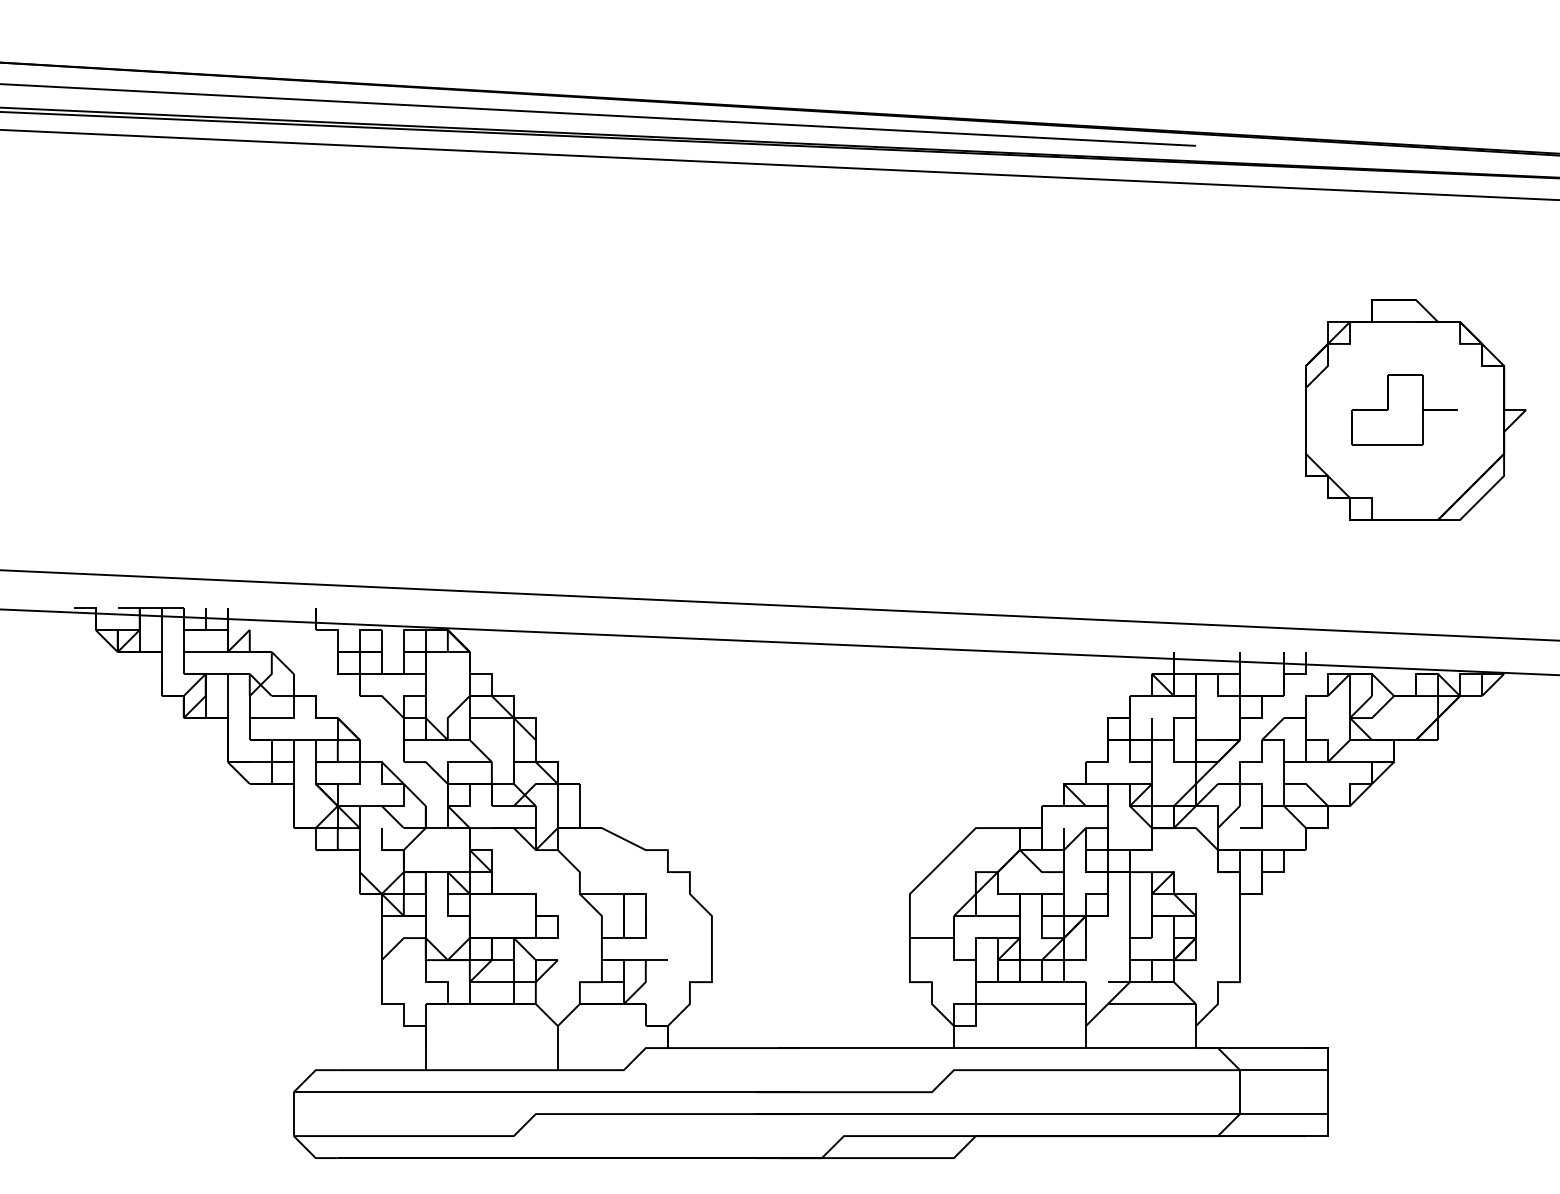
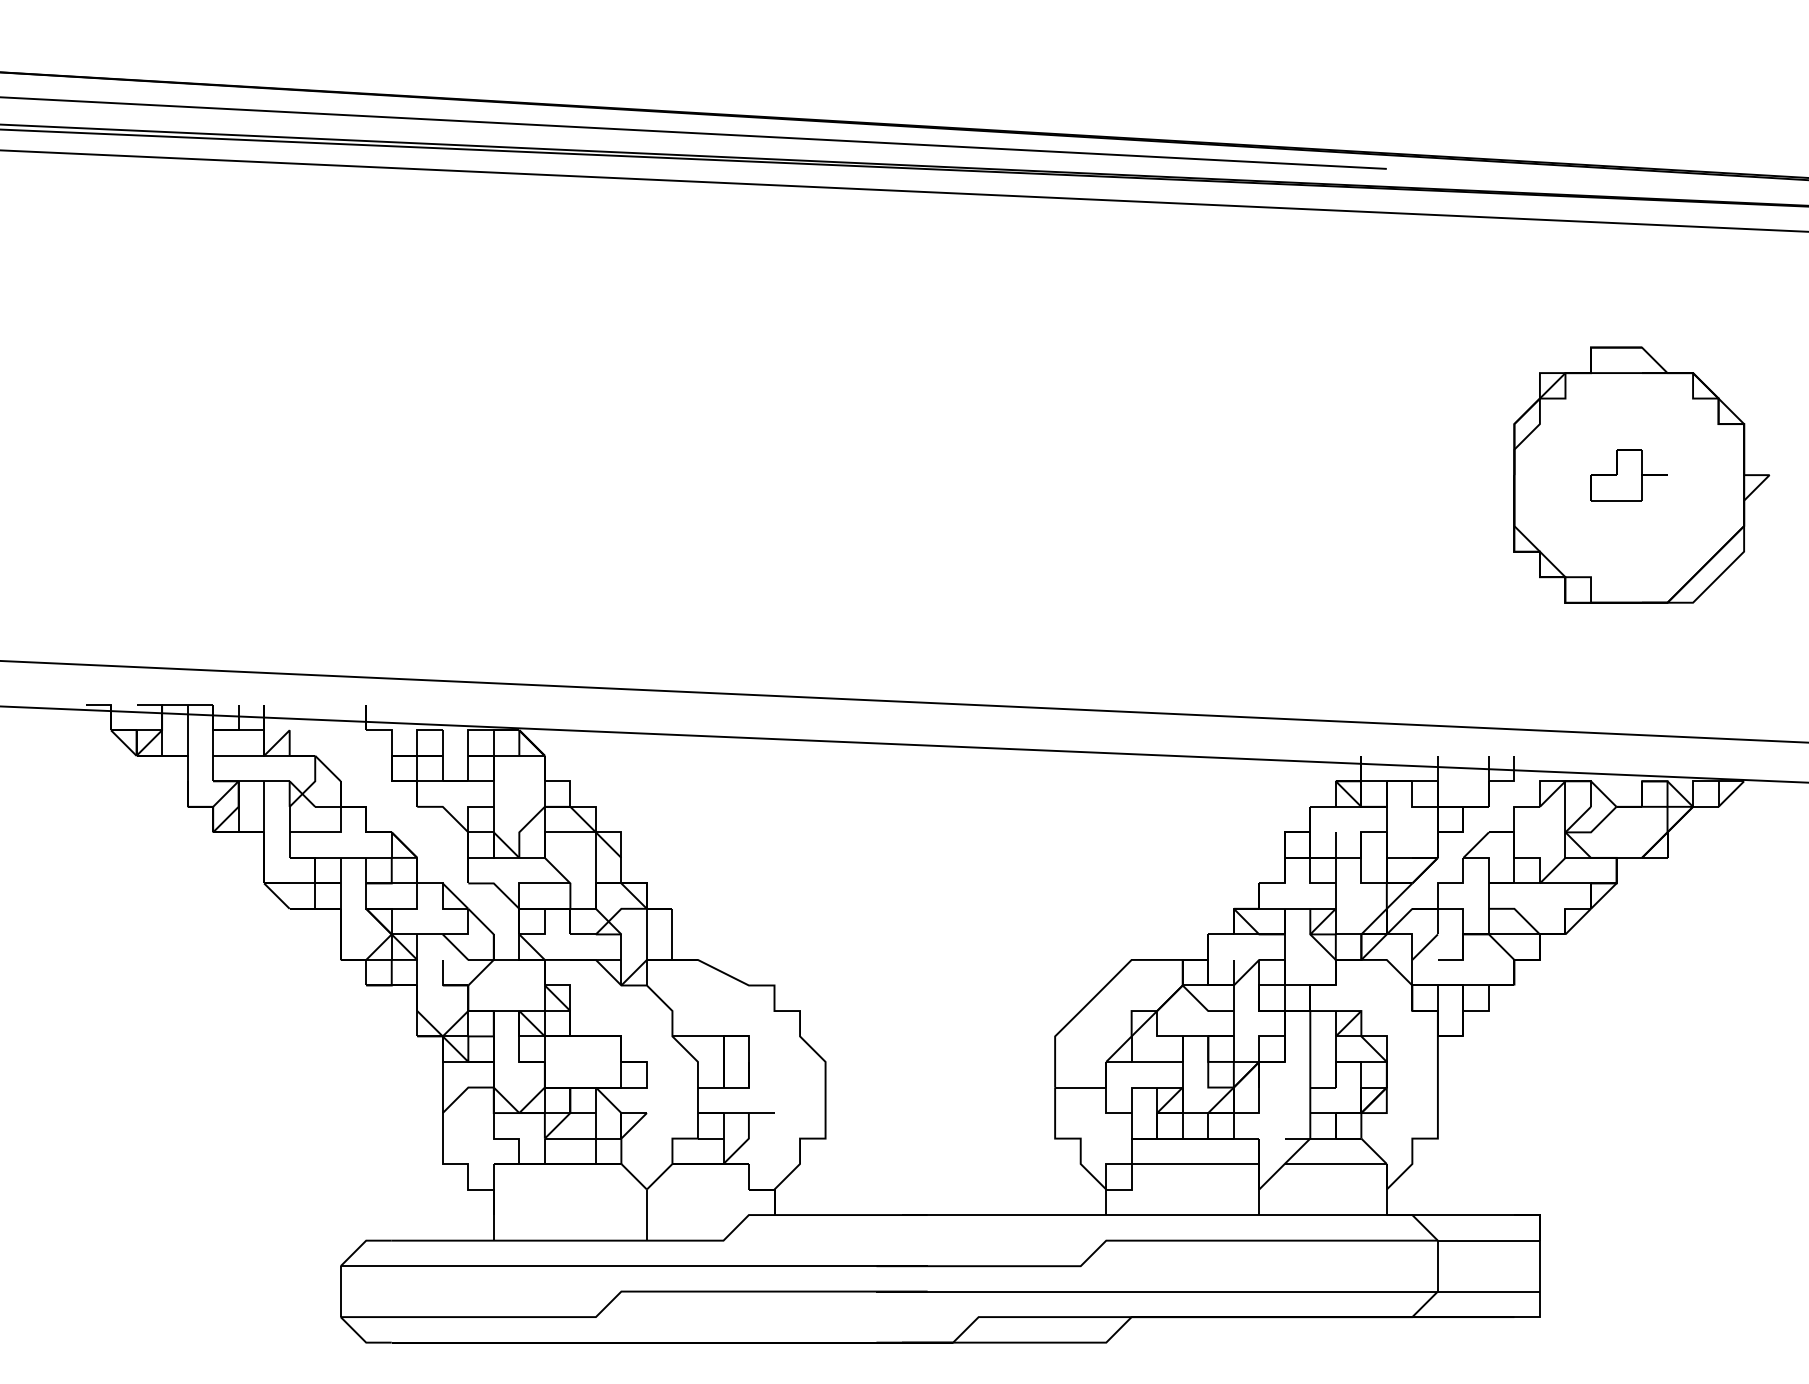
part: (1404, 410) -> (1628, 475), size x0.62

